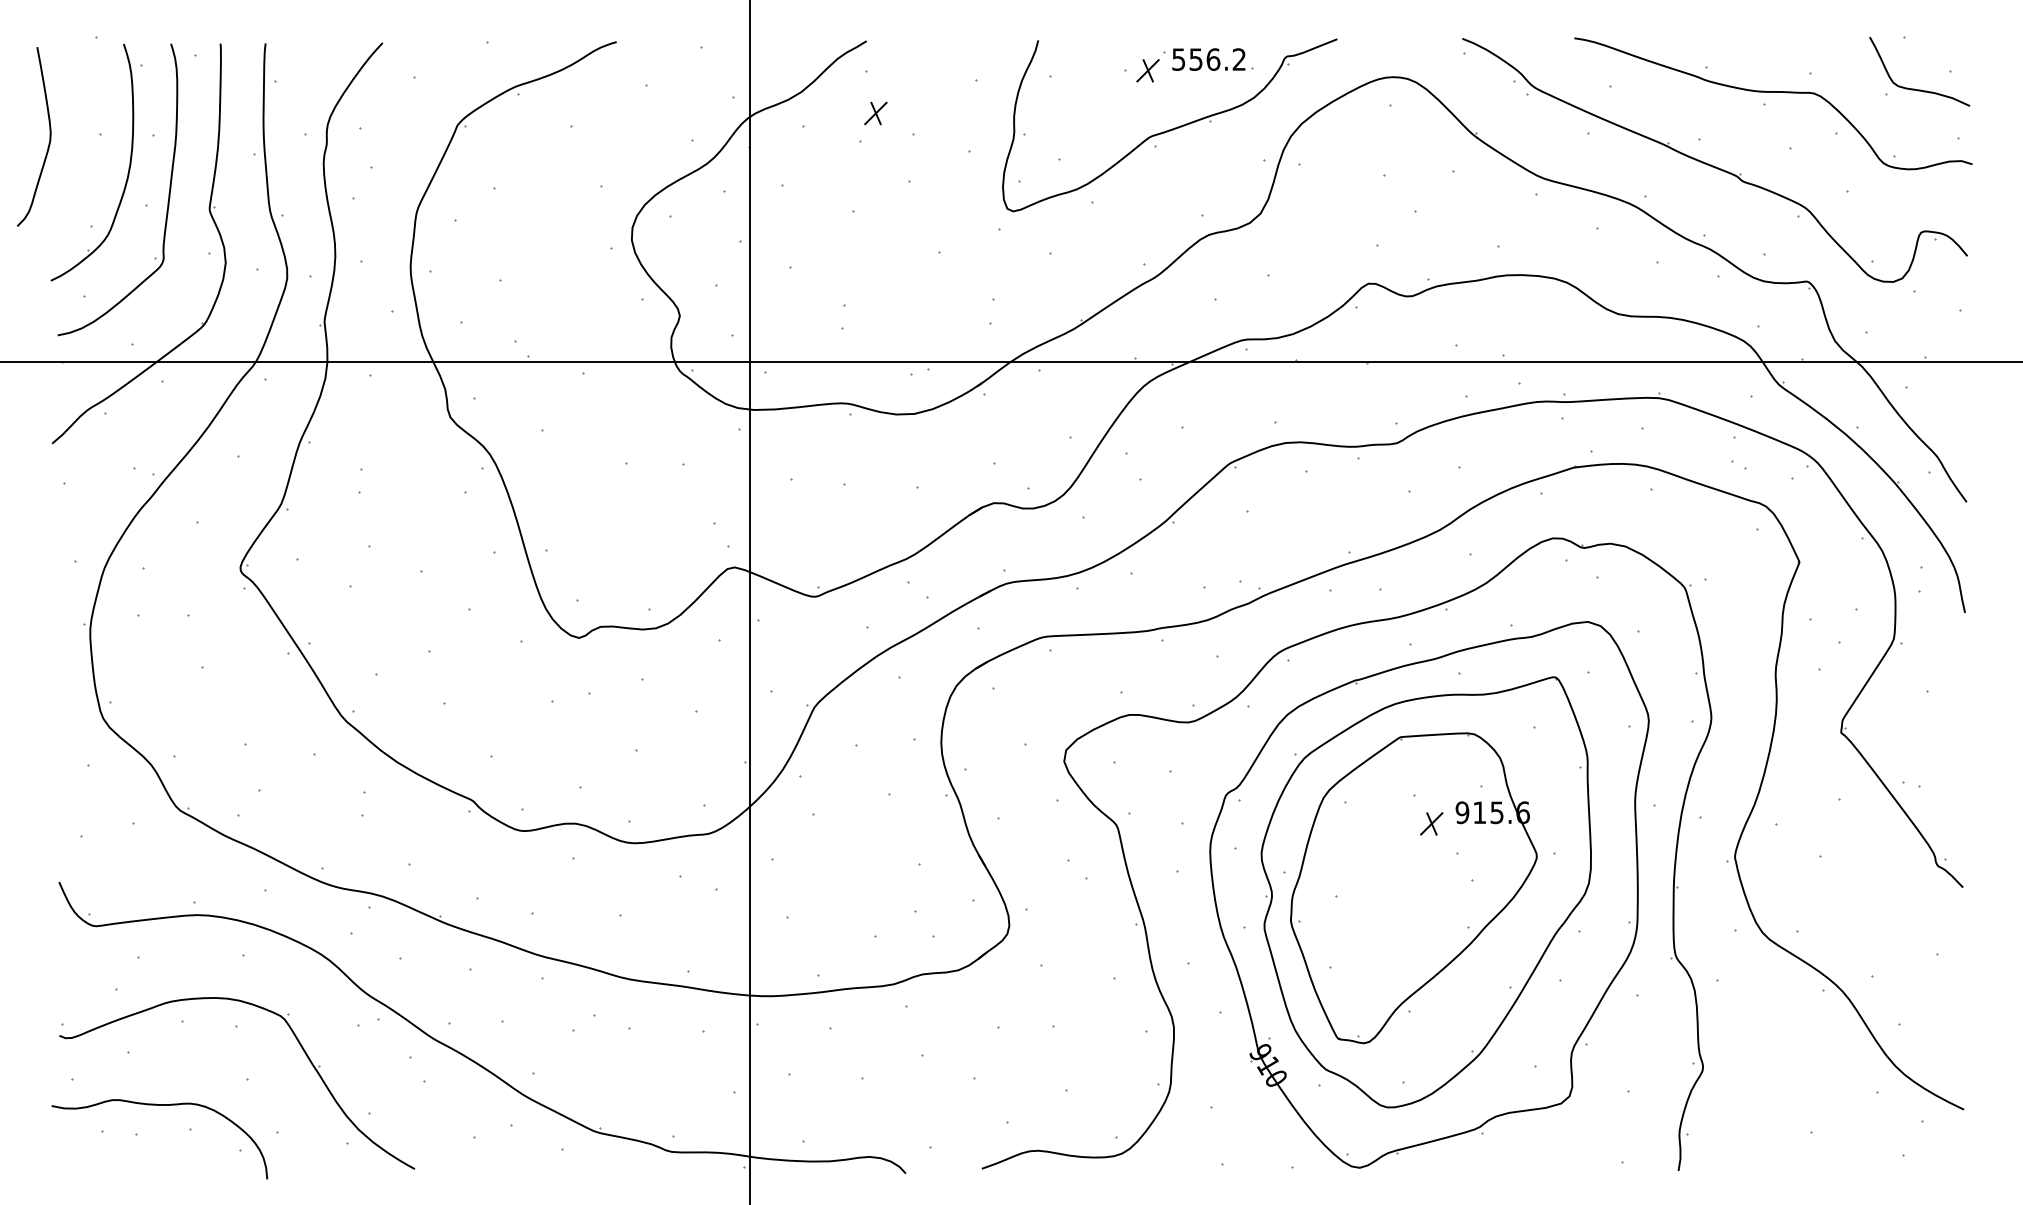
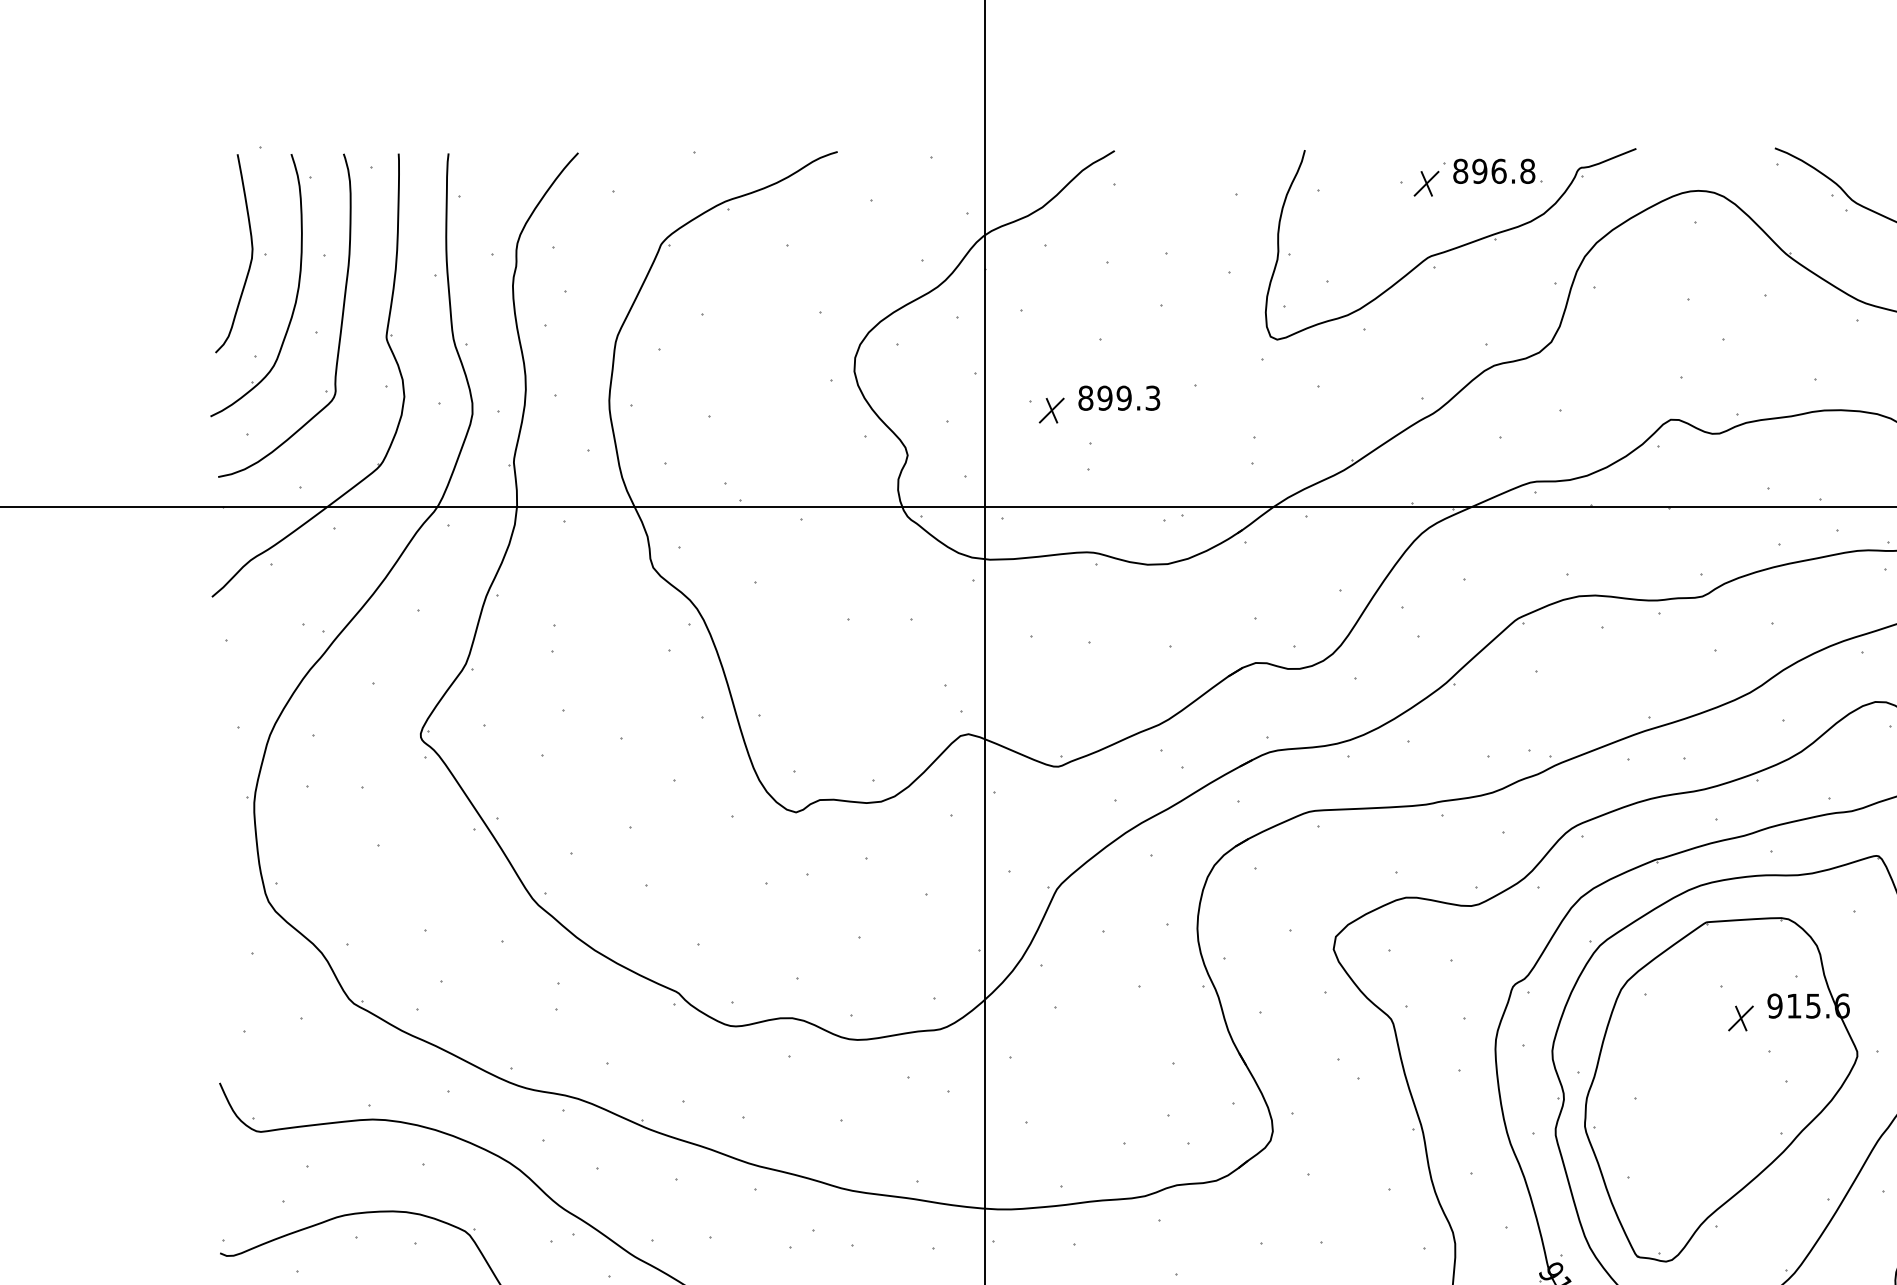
text: (1209, 59) -> (1494, 171), 556.2 -> 896.8
part: (875, 113) -> (1051, 410), moved
curve: (49, 136) -> (251, 253), moved
part: (870, 264) -> (1118, 398), added

